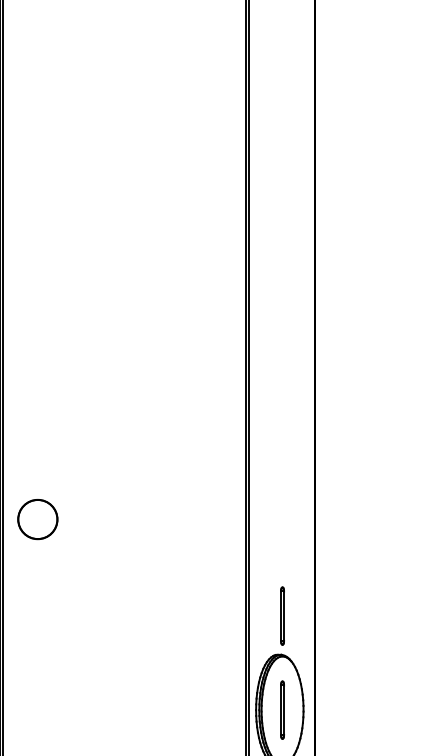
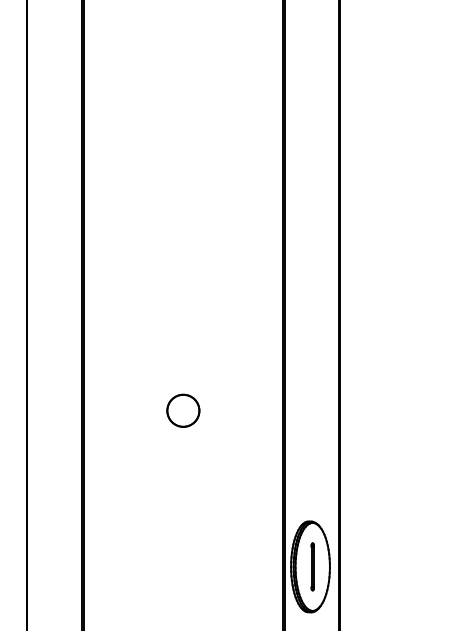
circle: (38, 519) -> (183, 410), moved
line: (282, 615) -> (312, 489), removed

